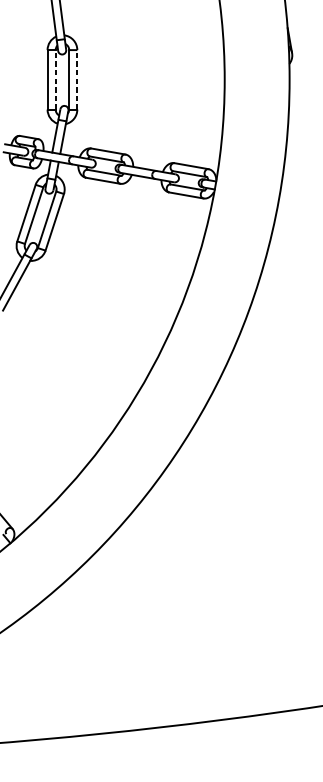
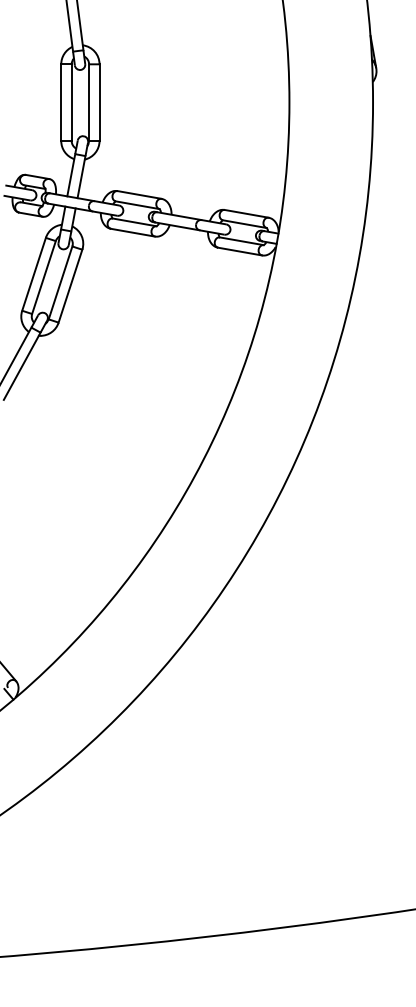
line: (55, 79) -> (71, 102), dashed -> solid
line: (77, 79) -> (99, 102), dashed -> solid

